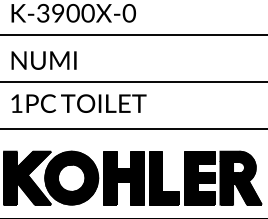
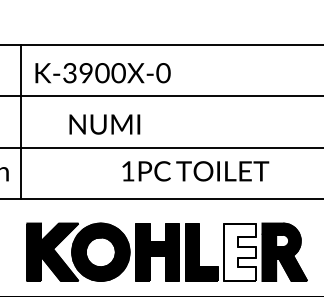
text: (43, 60) -> (104, 124), moved
text: (78, 103) -> (195, 171), moved
fill: (200, 178) -> (240, 252), removed

